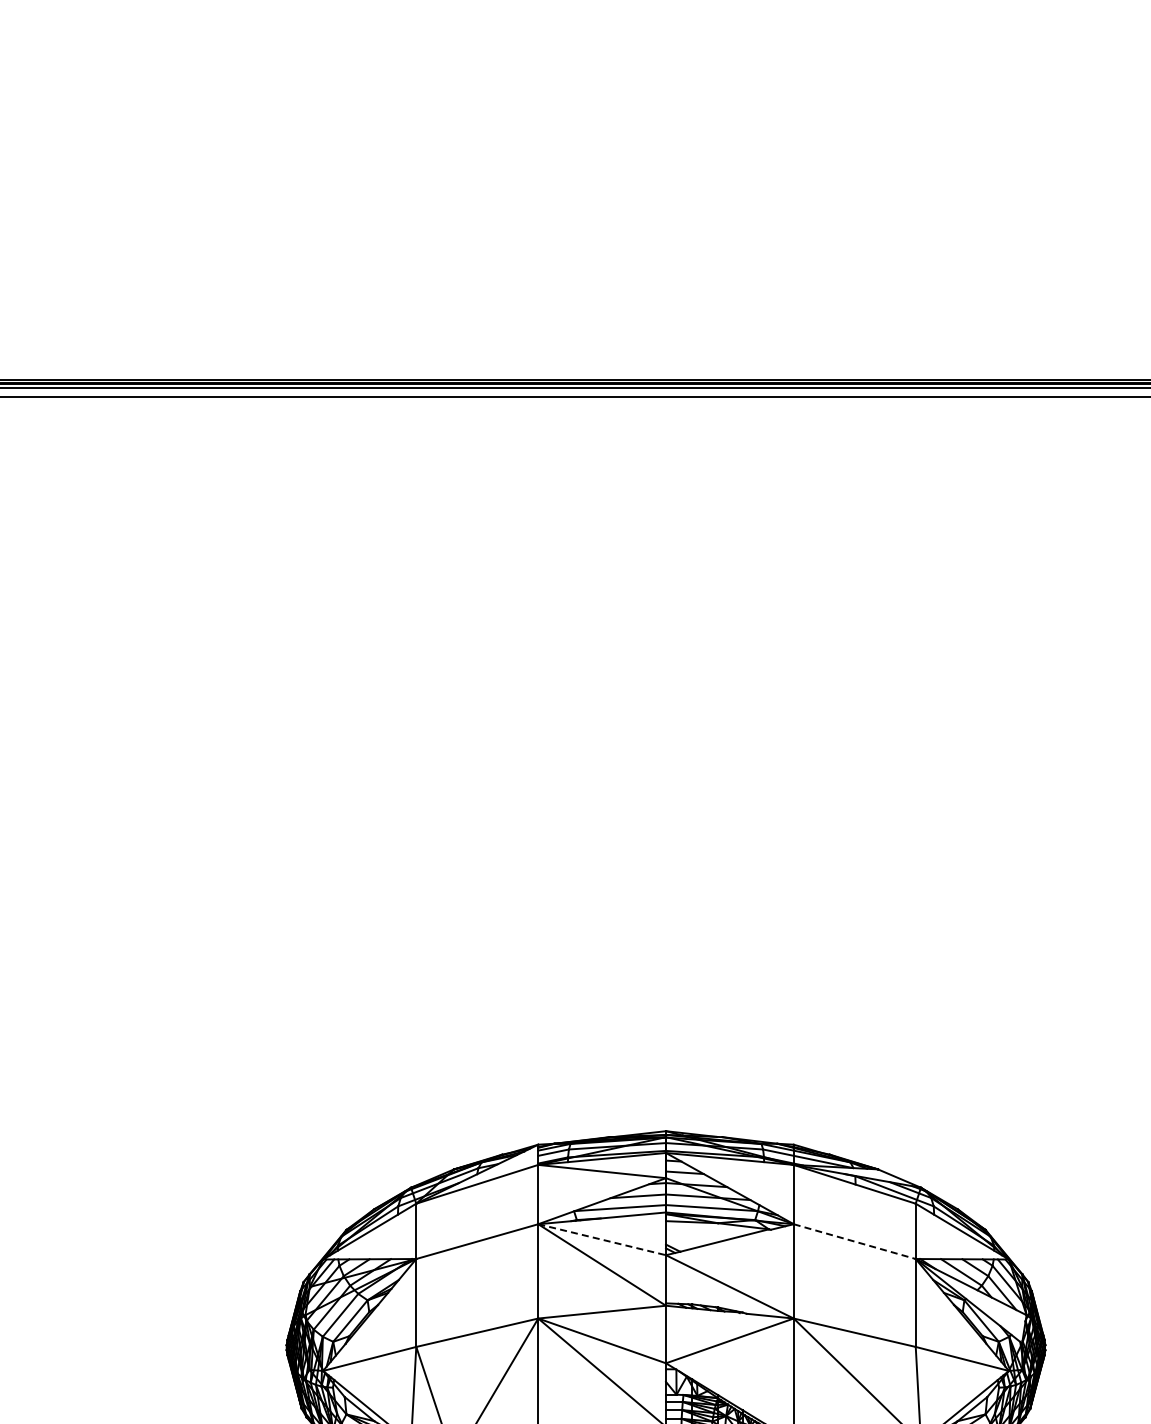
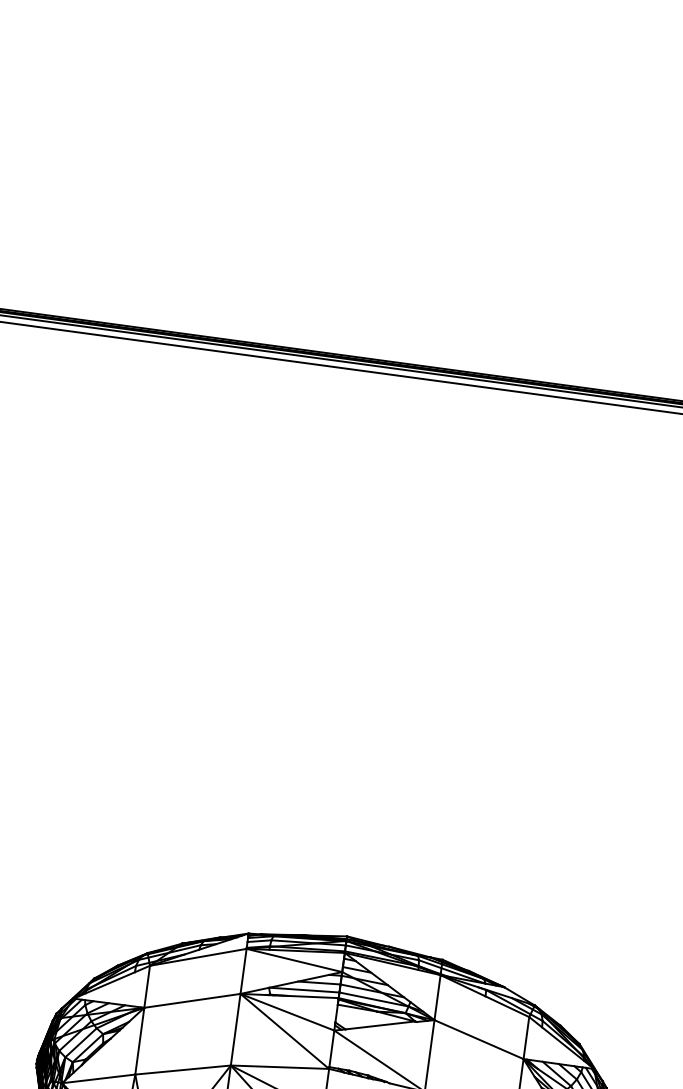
line: (602, 1239) -> (287, 1012), dashed -> solid
line: (855, 1241) -> (479, 1039), dashed -> solid

